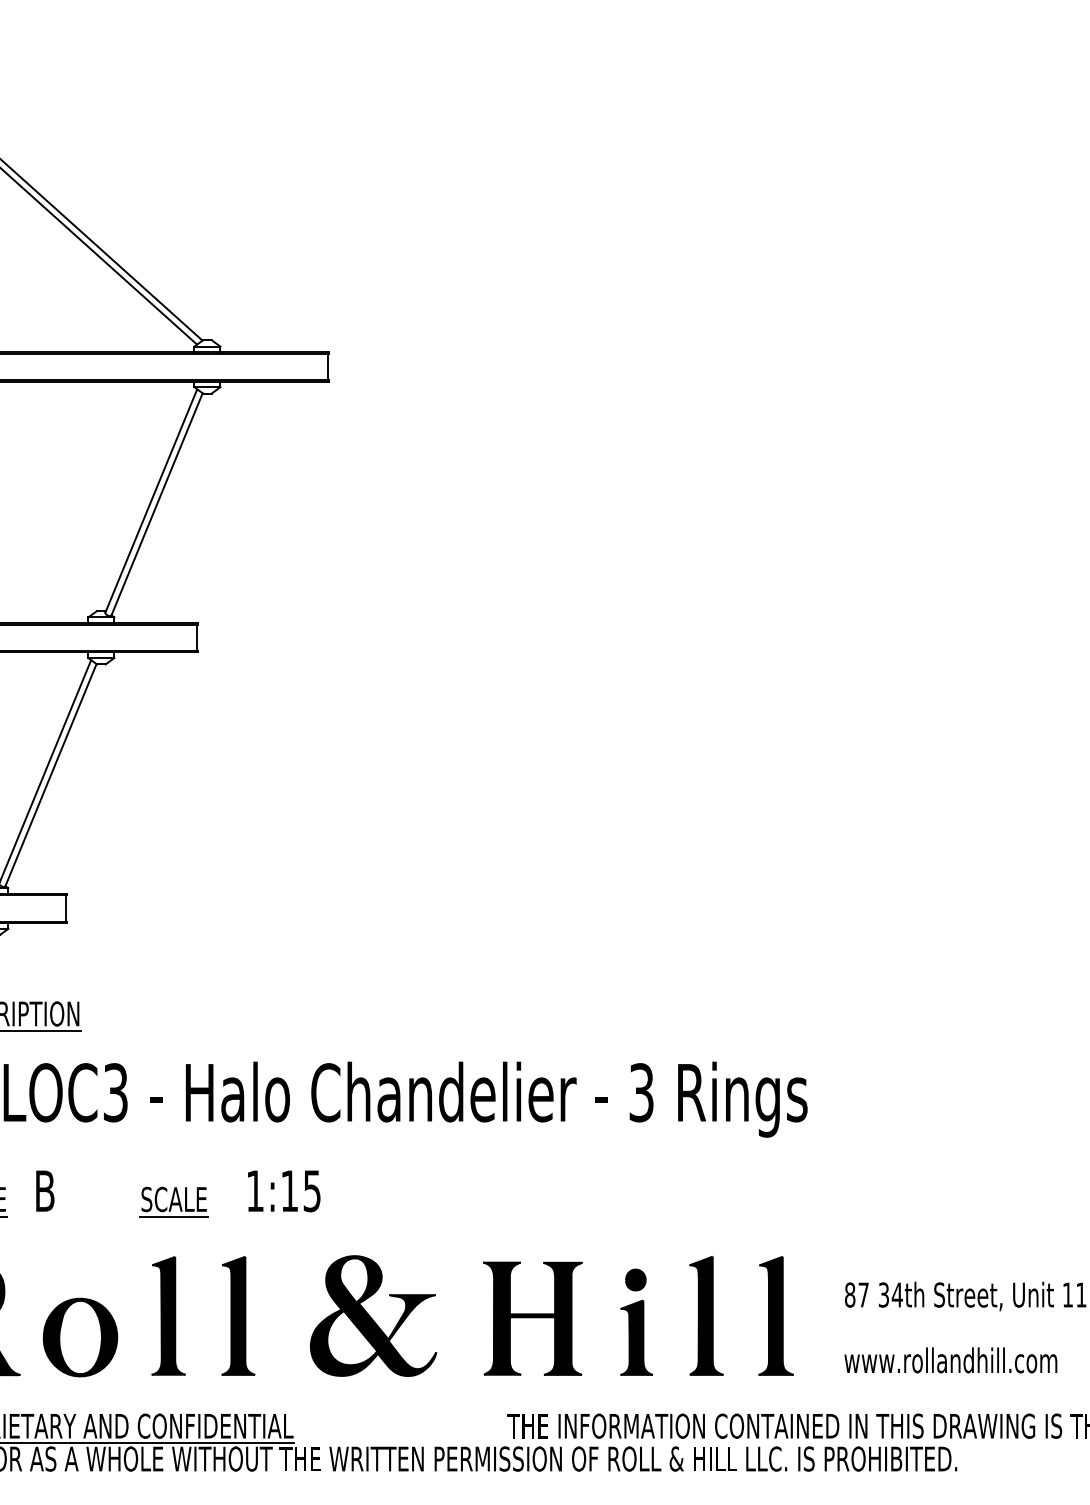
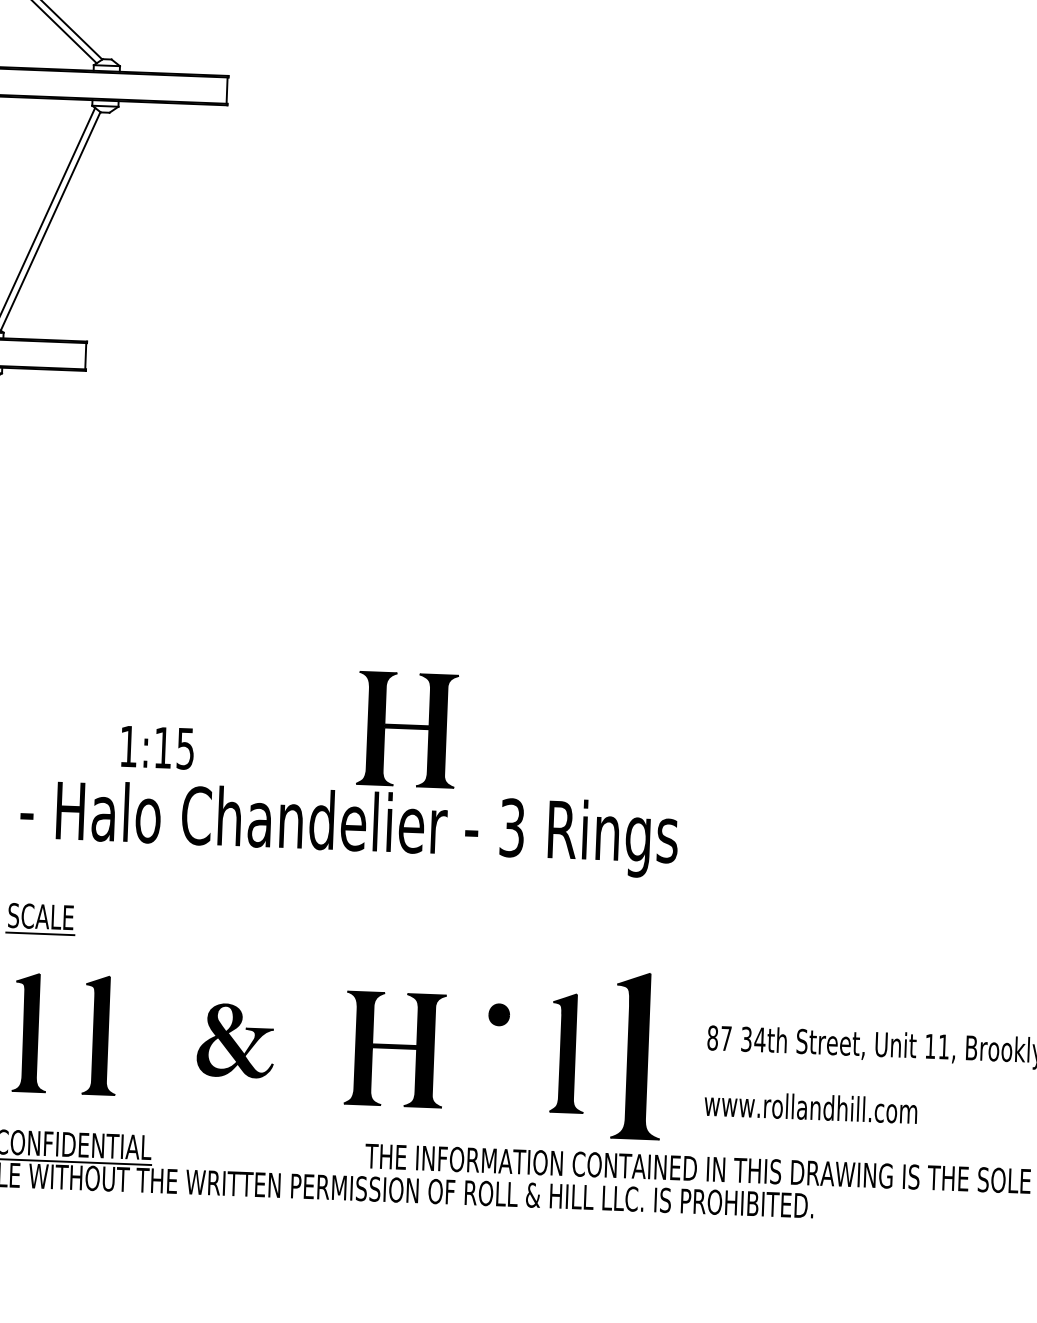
part: (532, 998) -> (406, 729), added
text: (284, 1191) -> (157, 748), moved
part: (373, 1315) -> (235, 1040), size x0.6
part: (775, 1315) -> (637, 1055), size x1.4
part: (636, 1337) -> (497, 1072), removed

